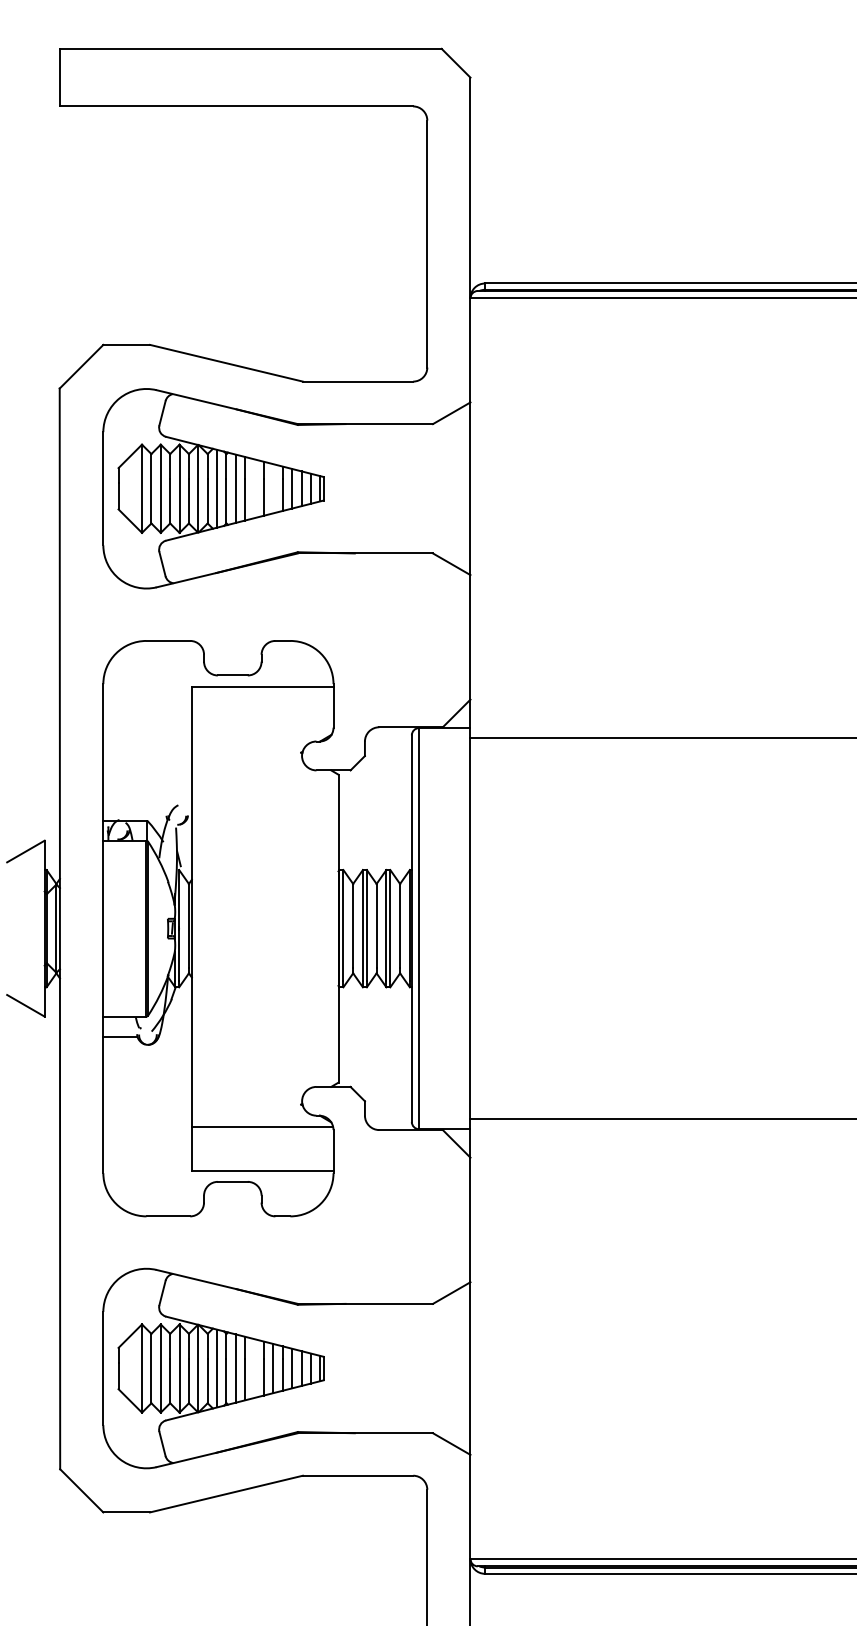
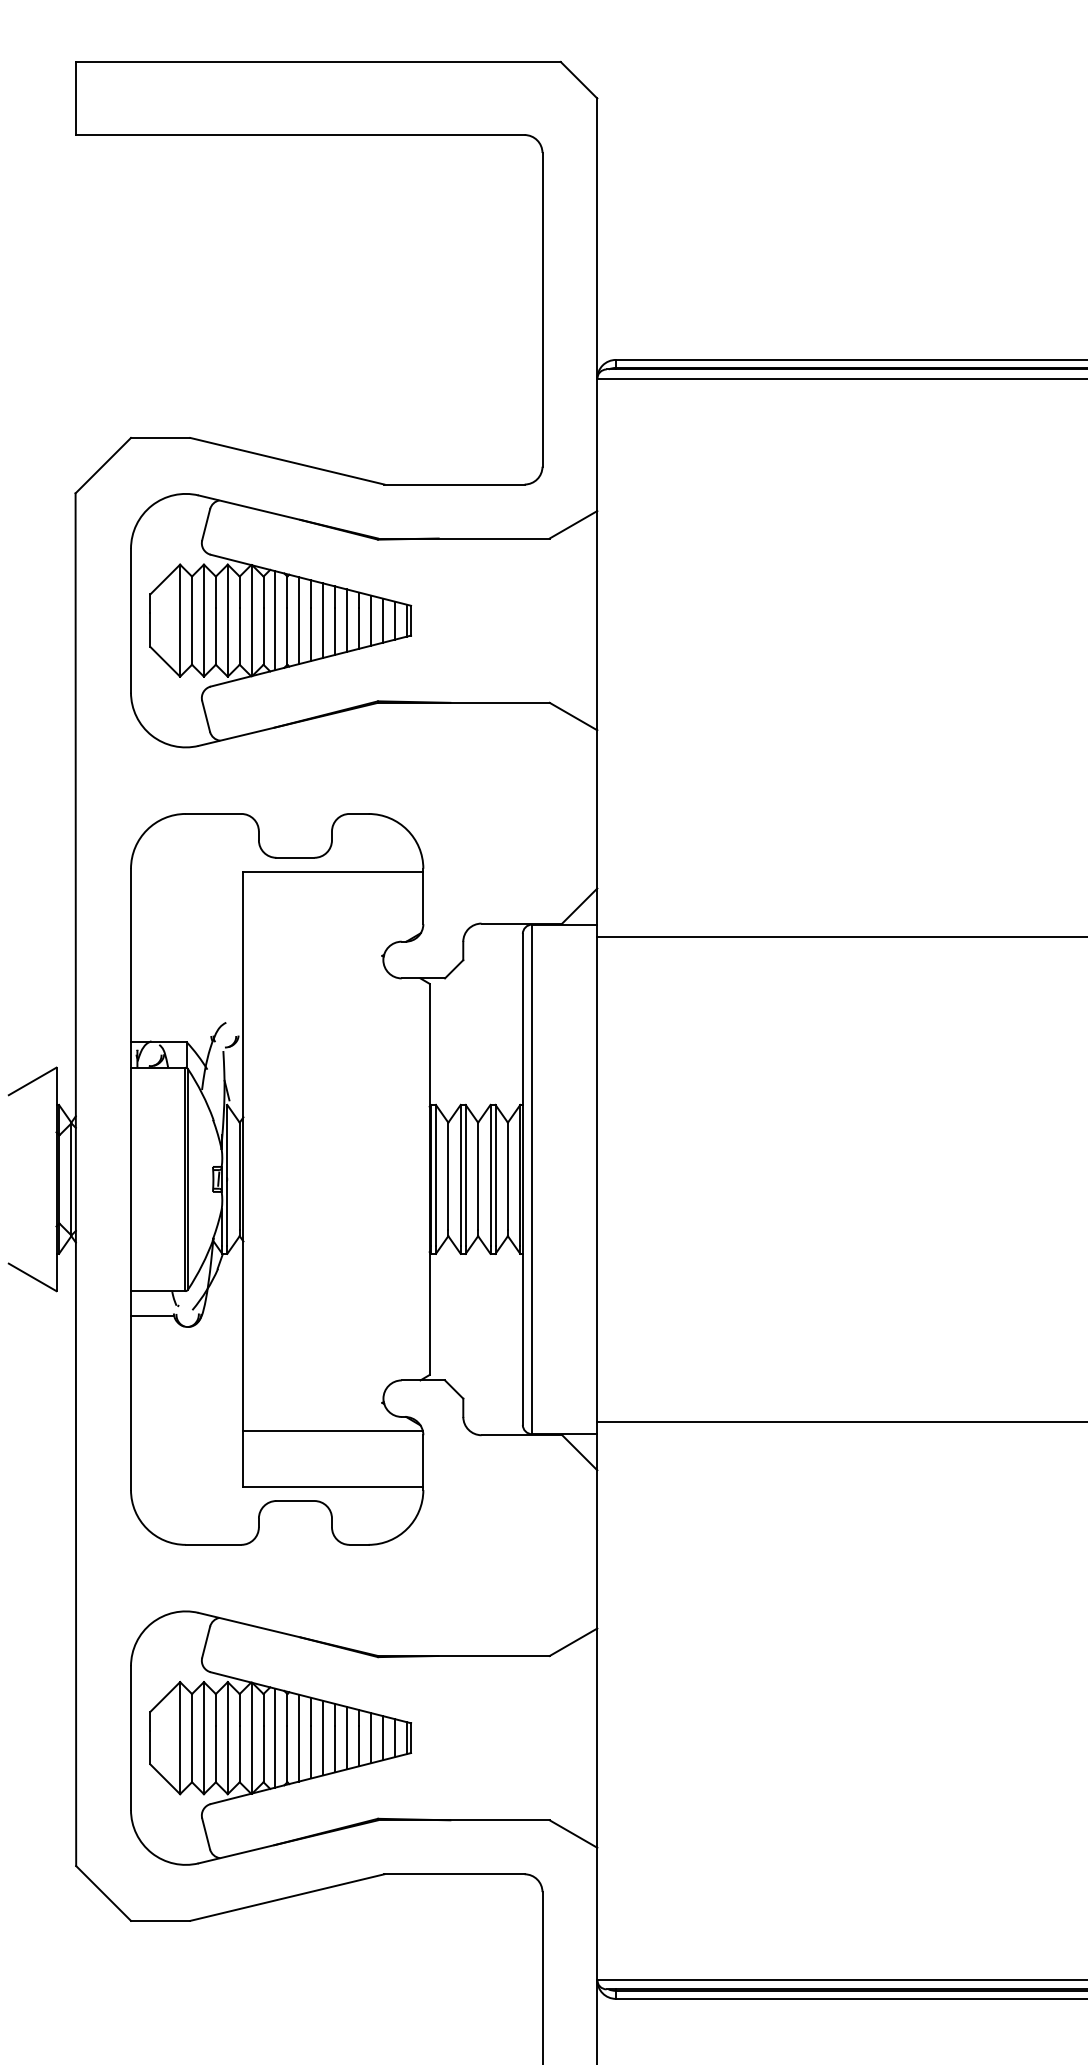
line: (254, 488) -> (323, 620), added
line: (273, 488) -> (347, 620), added
line: (254, 1368) -> (323, 1737), added

